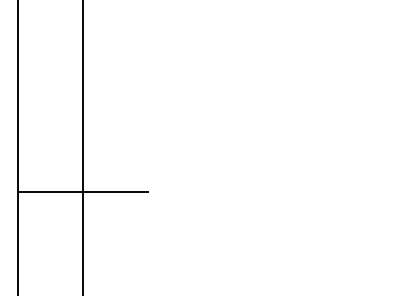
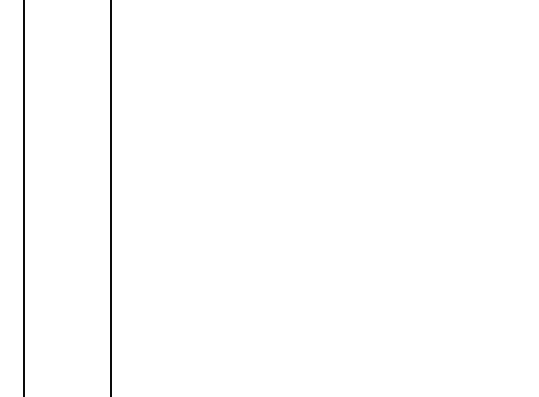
line: (82, 191) -> (110, 257), removed

